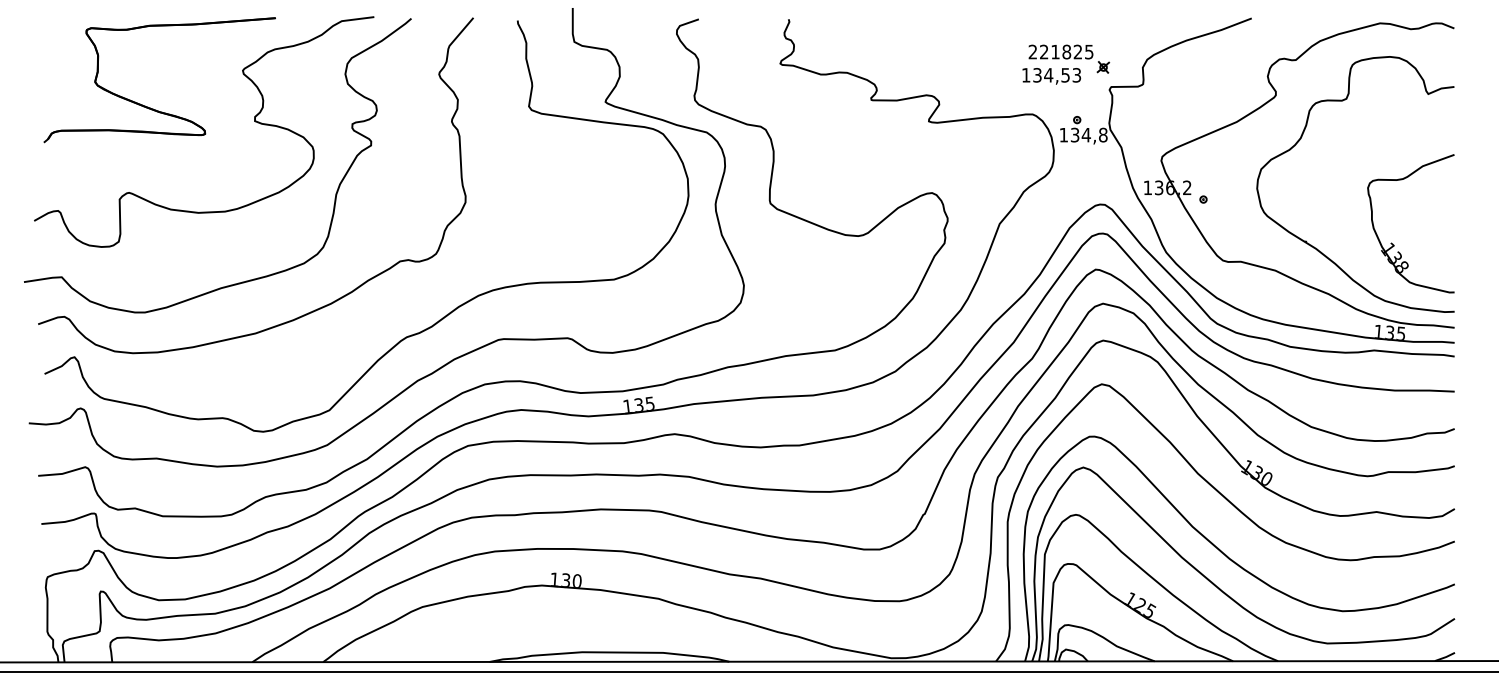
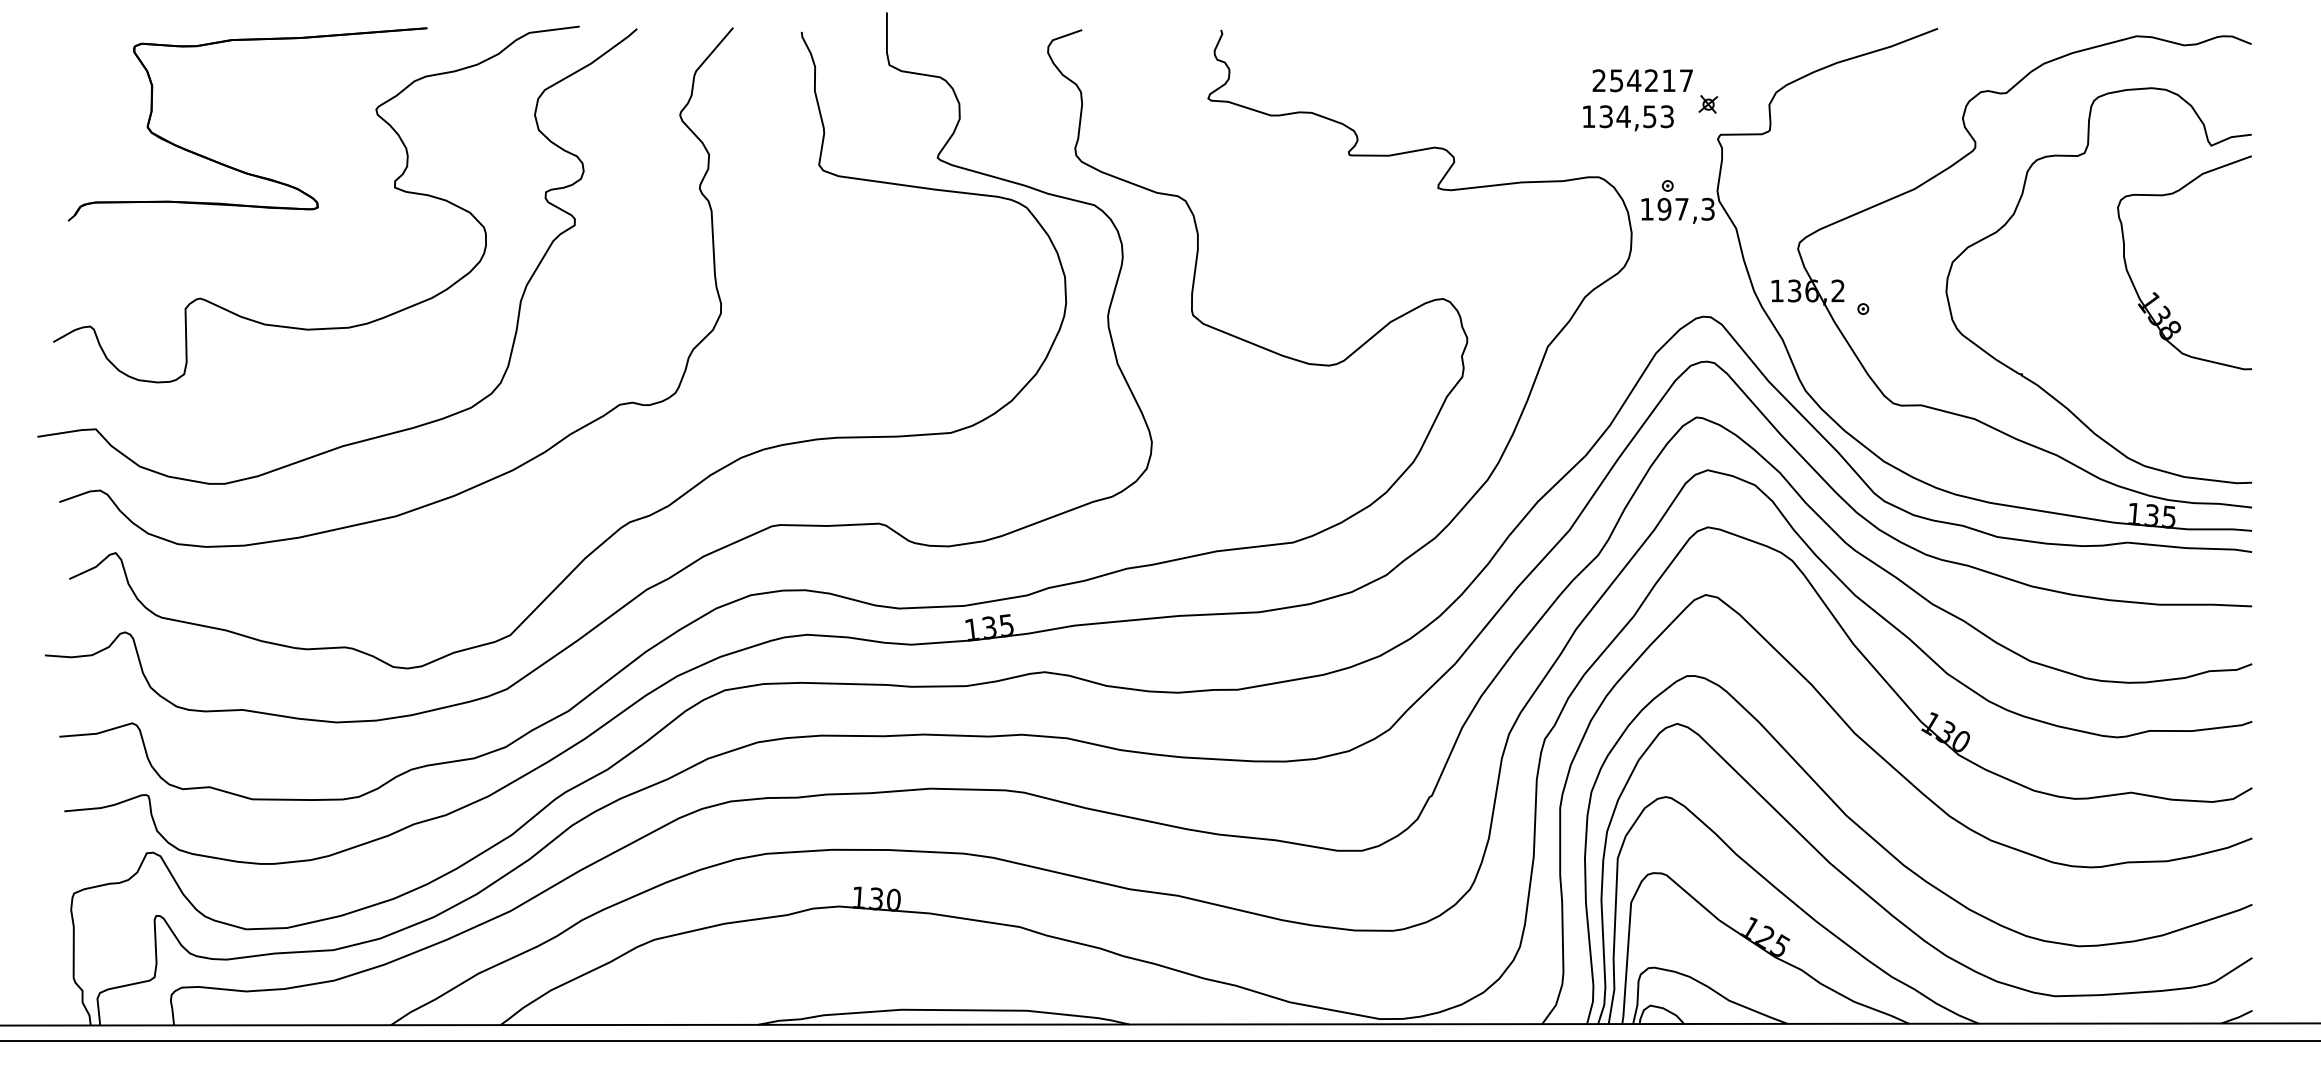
text: (1066, 51) -> (1651, 79), 221825 -> 254217
text: (1088, 134) -> (1685, 208), 134,8 -> 197,3
part: (1391, 242) -> (2154, 291), moved

